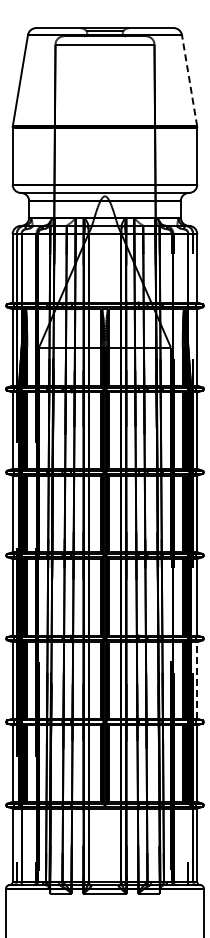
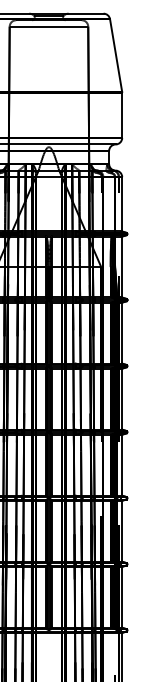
line: (189, 80) -> (116, 55), dashed -> solid
line: (197, 679) -> (122, 530), dashed -> solid

